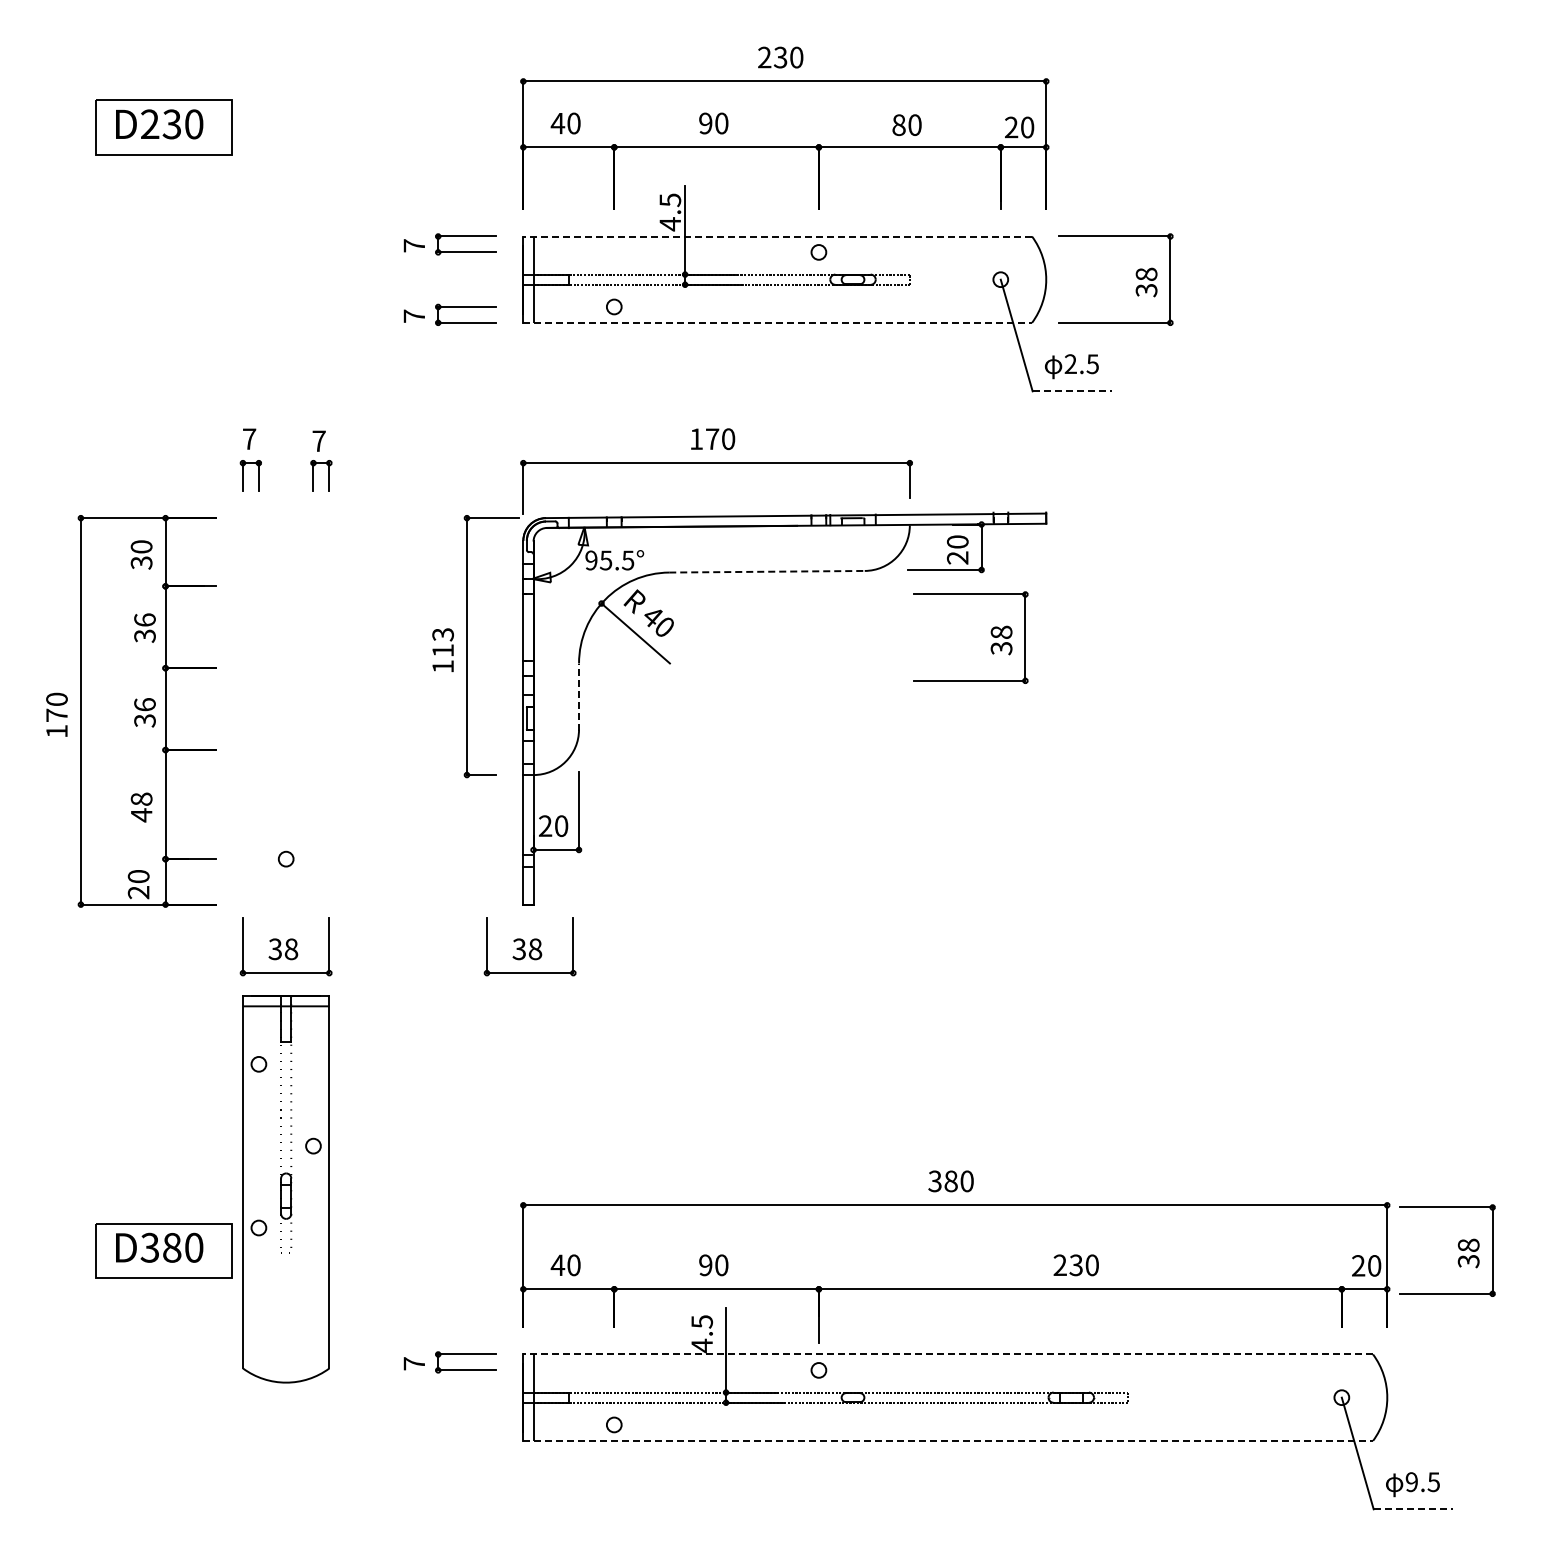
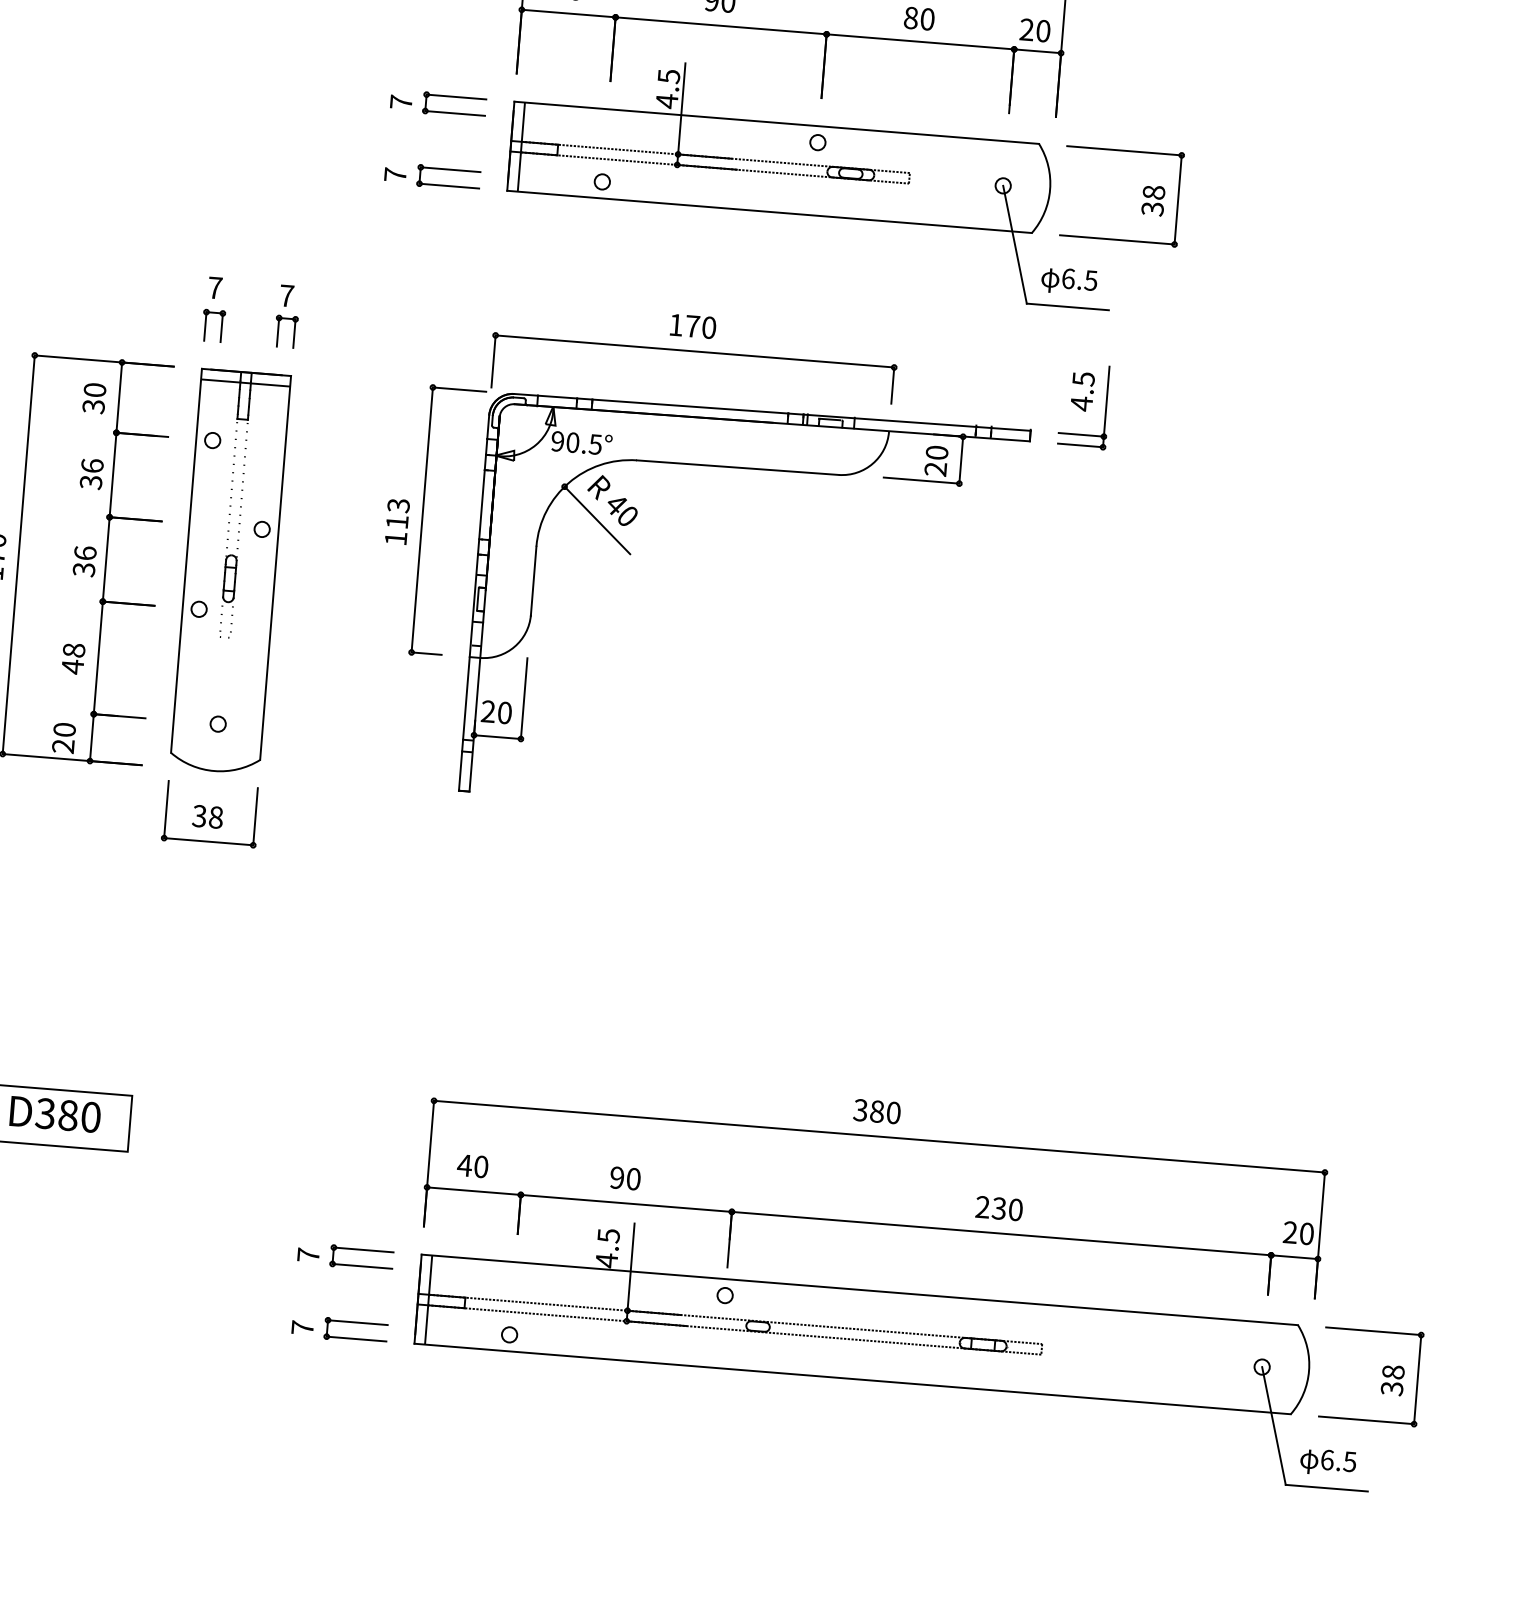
line: (777, 236) -> (776, 122), dashed -> solid
line: (778, 322) -> (770, 211), dashed -> solid
text: (1070, 364) -> (1068, 279), 2.5 -> 6.5
line: (1072, 391) -> (1067, 307), dashed -> solid
part: (1096, 485) -> (1084, 406), added
text: (605, 560) -> (572, 442), 95.5° -> 90.5°
line: (767, 571) -> (738, 467), dashed -> solid
part: (990, 633) -> (963, 549), removed
line: (579, 697) -> (534, 581), dashed -> solid
part: (529, 946) -> (461, 834), removed
part: (285, 1189) -> (229, 571), moved
part: (1458, 1248) -> (1382, 1374), moved
line: (948, 1354) -> (860, 1289), dashed -> solid
part: (449, 1425) -> (339, 1321), added
line: (948, 1440) -> (852, 1378), dashed -> solid
text: (1411, 1482) -> (1326, 1460), 9.5 -> 6.5
line: (1413, 1509) -> (1326, 1488), dashed -> solid

